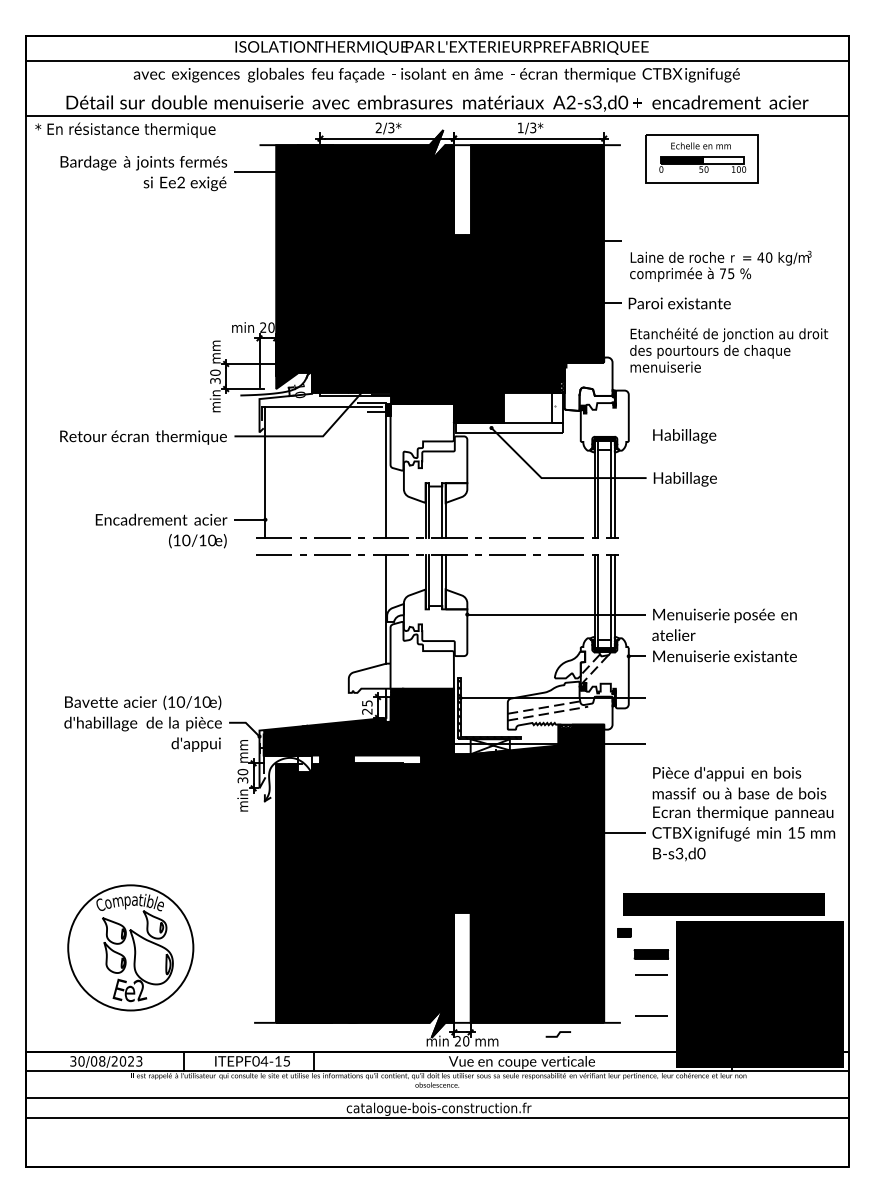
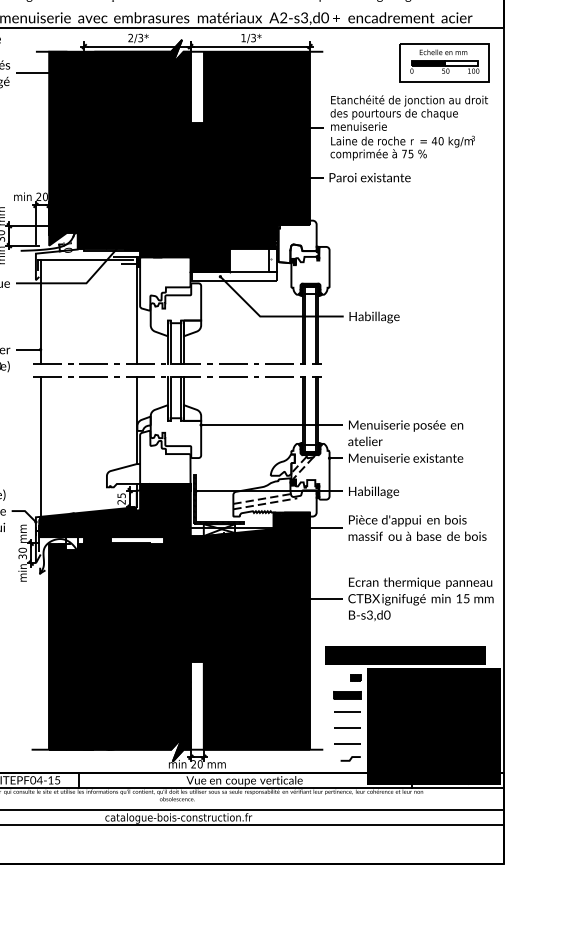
part: (701, 158) -> (443, 62), moved
text: (729, 349) -> (409, 112), moved
text: (684, 436) -> (373, 492), moved
line: (265, 641) -> (40, 446), added
text: (739, 783) -> (417, 528), moved
part: (624, 932) -> (355, 677), moved
line: (651, 995) -> (347, 727), added
line: (557, 1034) -> (350, 758), moved

